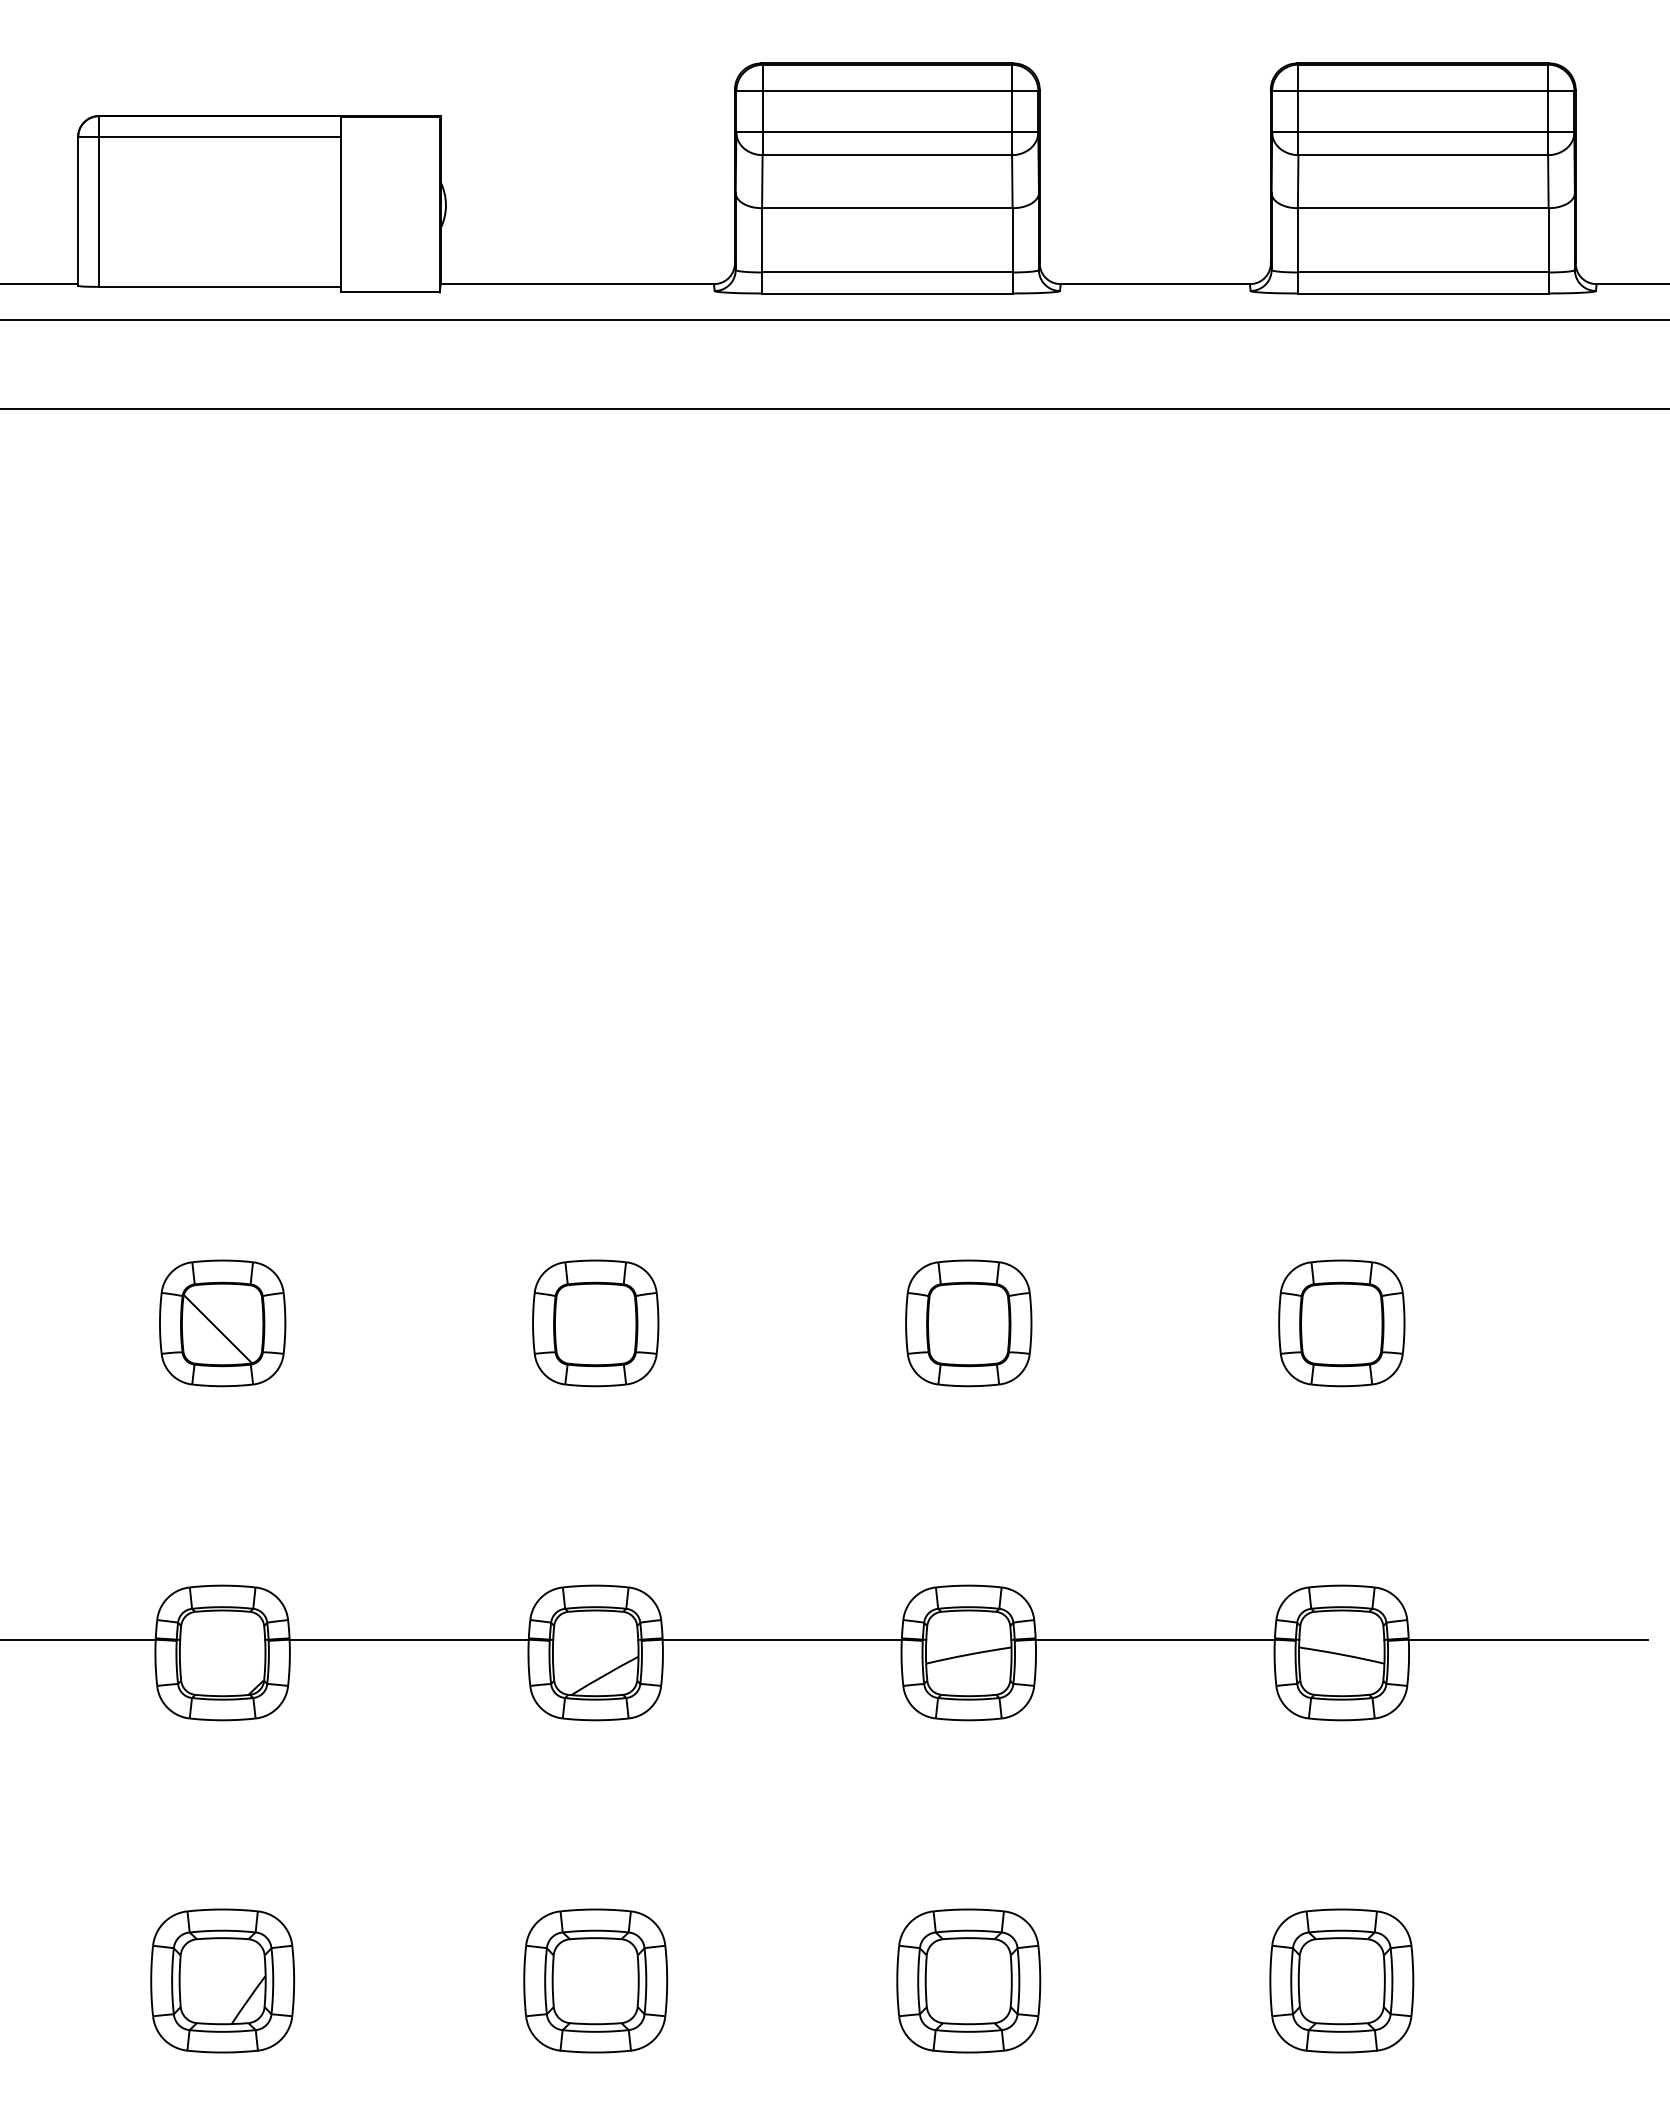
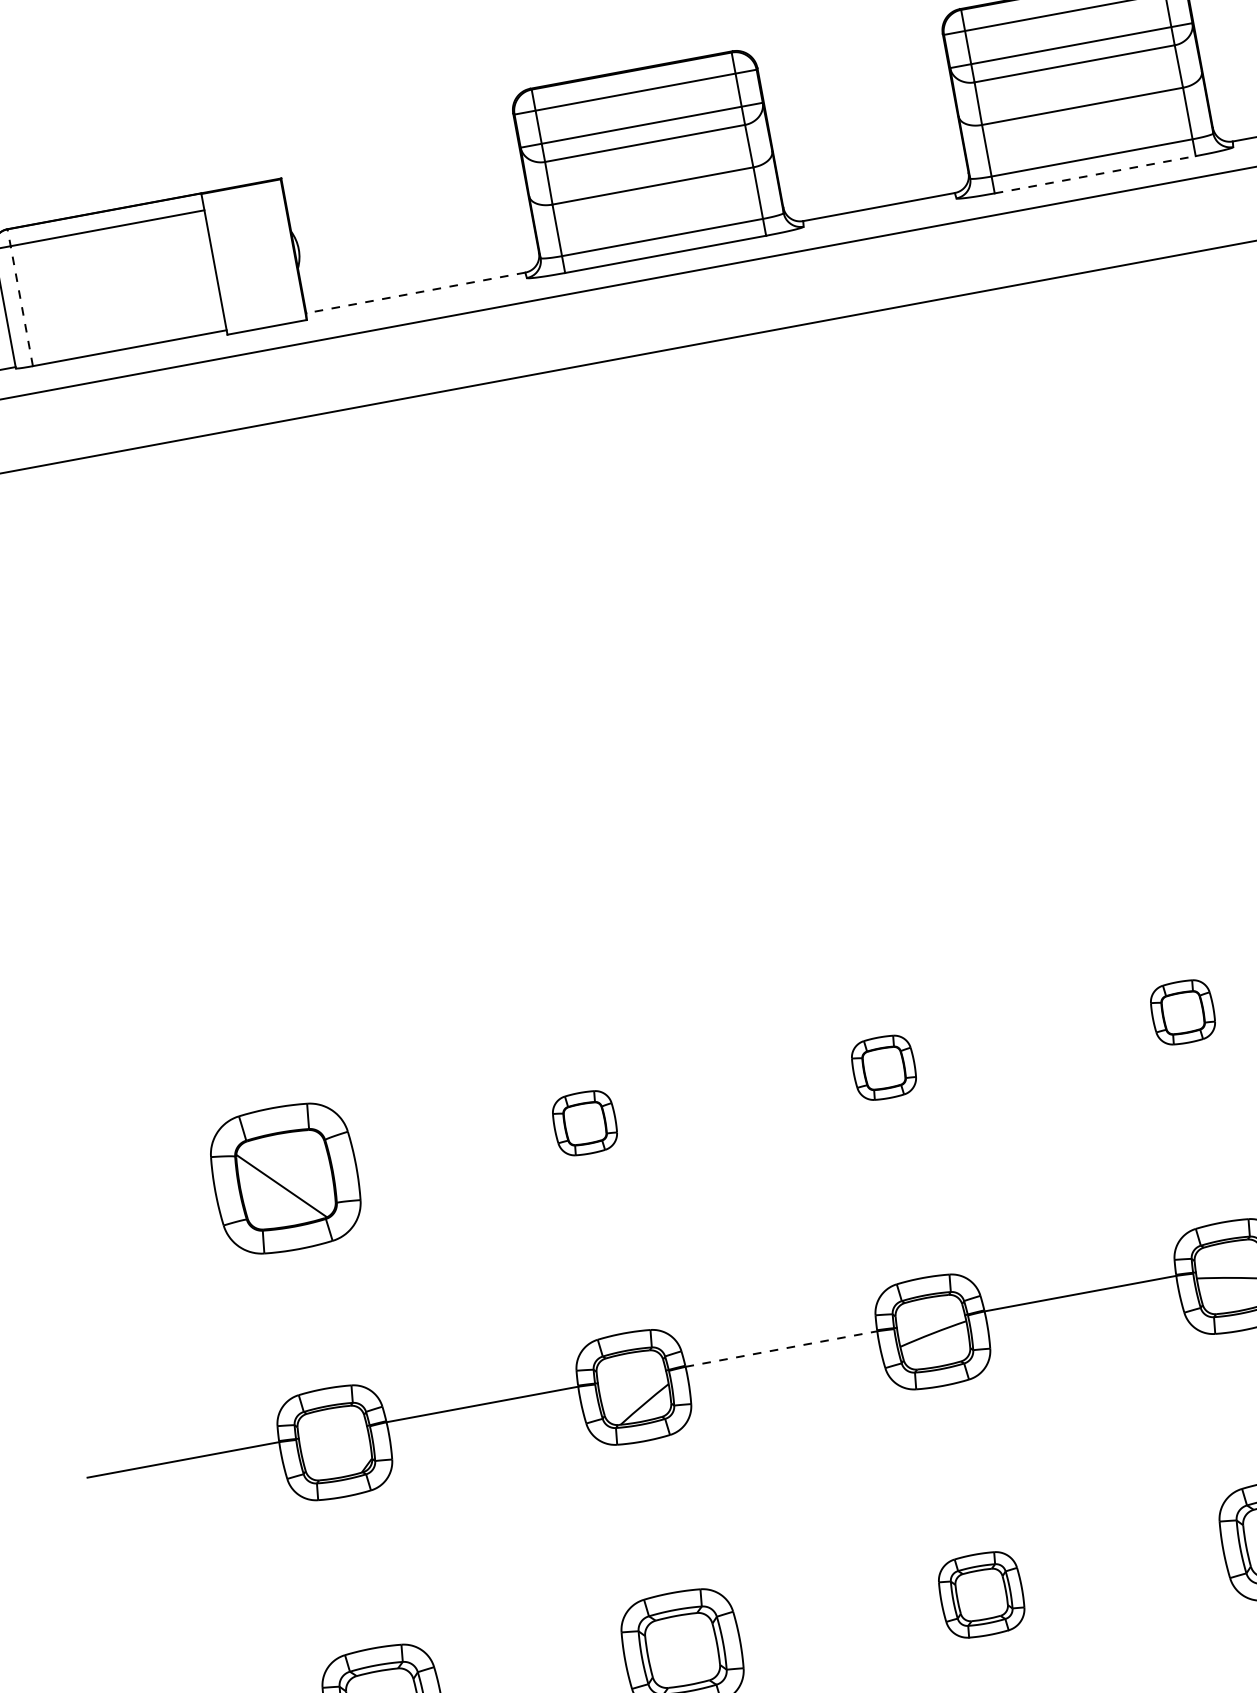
line: (99, 200) -> (20, 296), solid -> dashed
line: (577, 284) -> (415, 293), solid -> dashed
line: (1423, 293) -> (1095, 174), solid -> dashed
part: (222, 1323) -> (285, 1178), size x1.4
part: (595, 1323) -> (584, 1123), size x0.6
part: (968, 1323) -> (883, 1067), size x0.6
part: (1341, 1323) -> (1182, 1012), size x0.6
line: (782, 1639) -> (781, 1348), solid -> dashed
part: (968, 1980) -> (981, 1594), size x0.7

